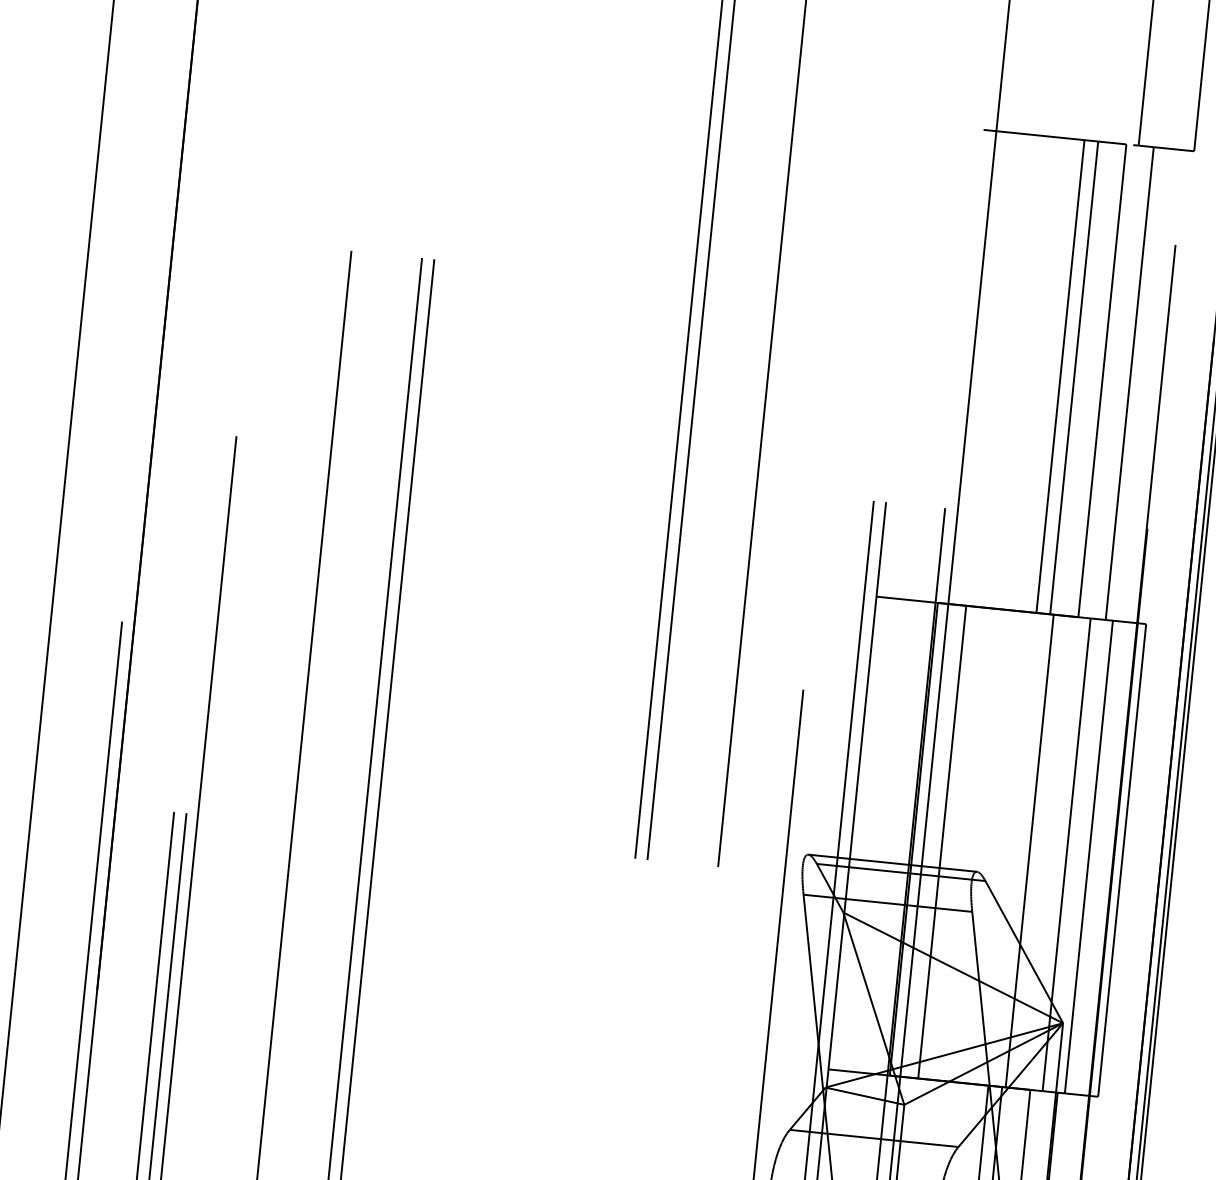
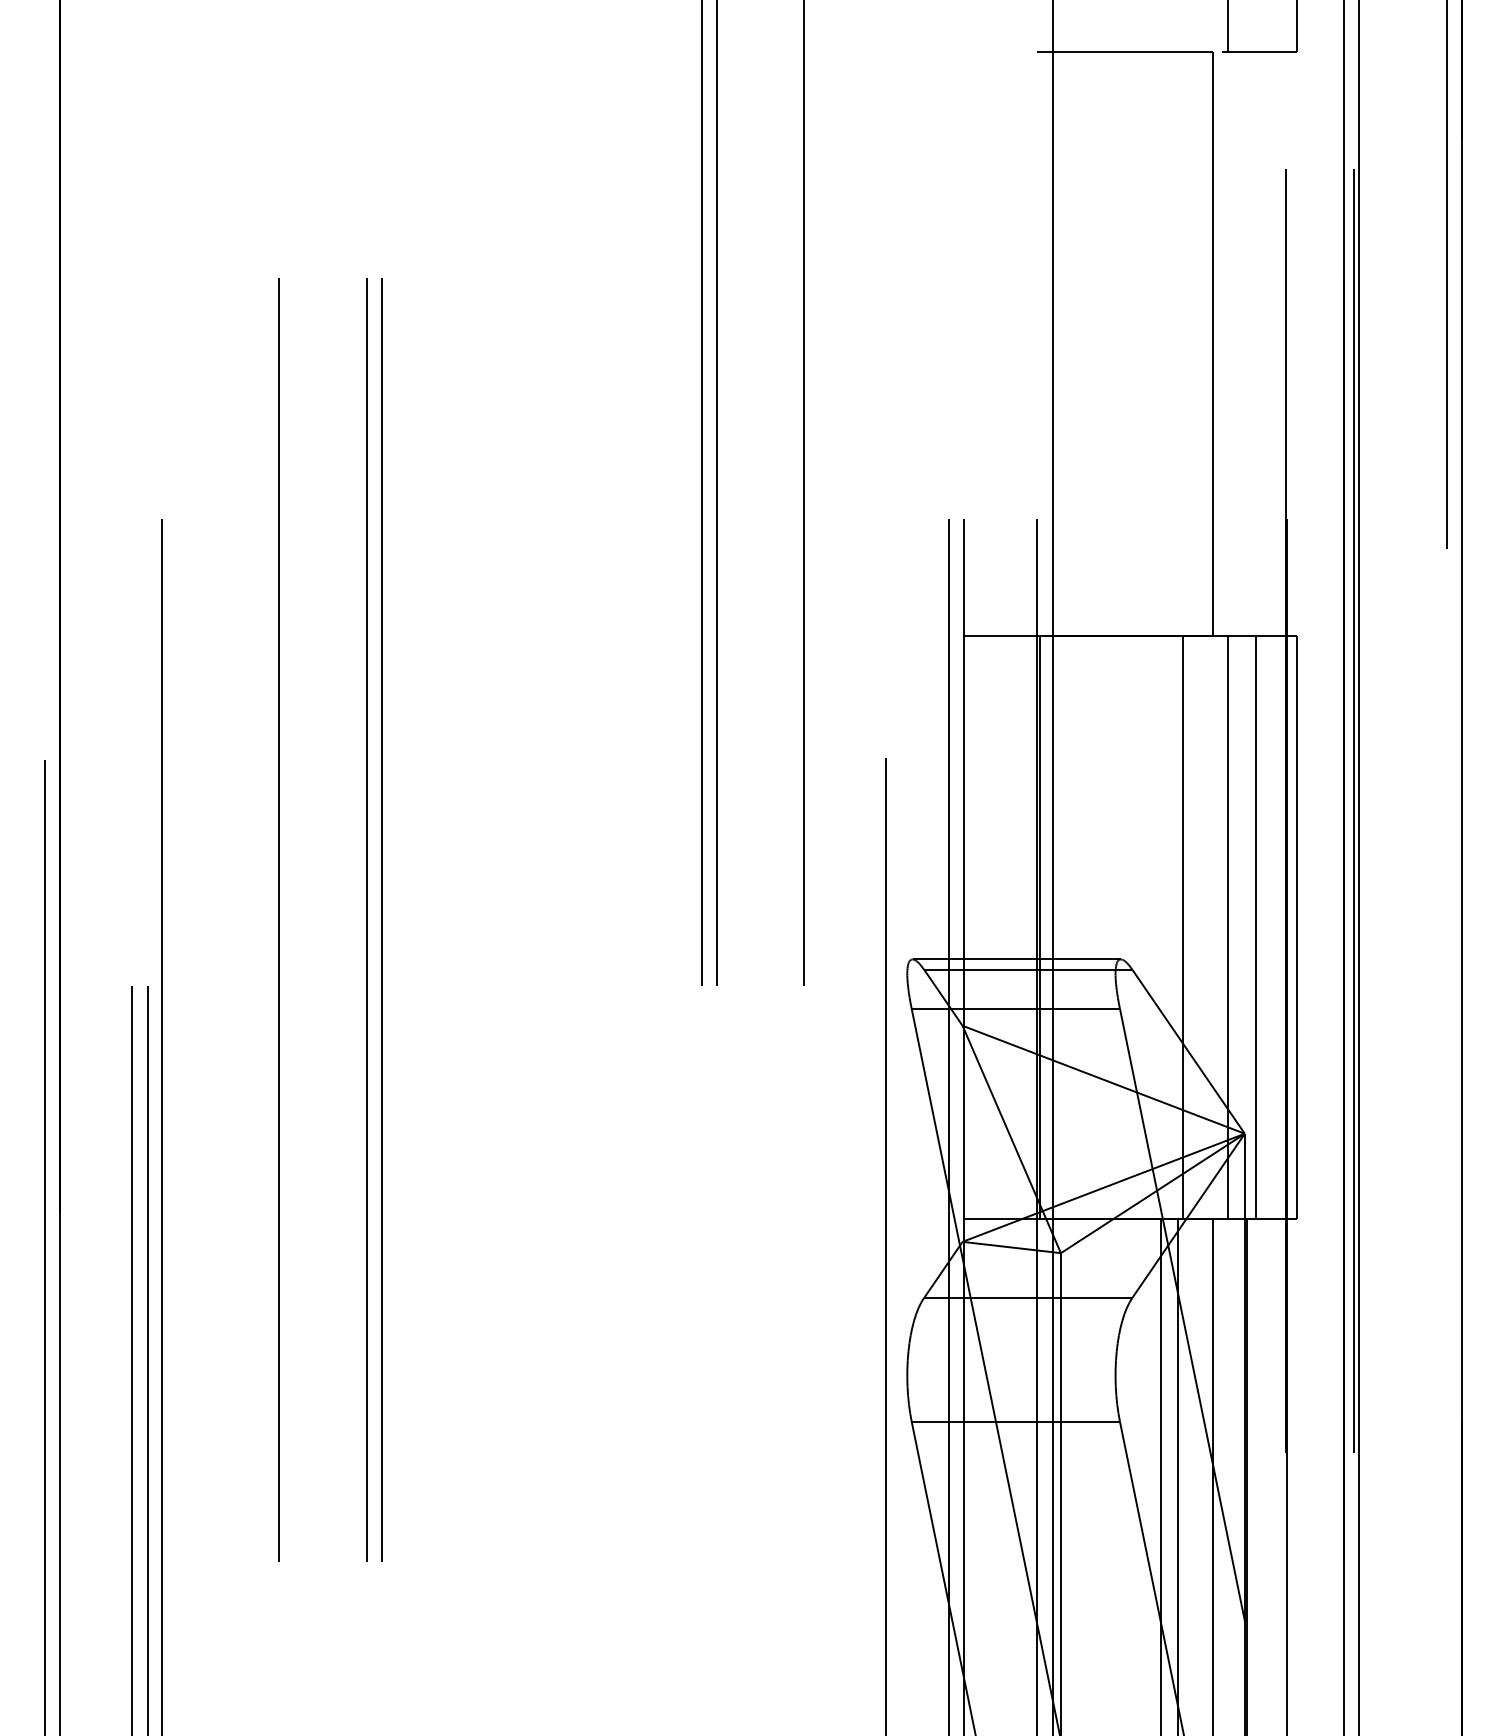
line: (1060, 376) -> (1161, 343), removed
line: (1074, 377) -> (1178, 343), removed
line: (1129, 383) -> (1246, 343), removed
line: (942, 842) -> (1074, 927), removed

